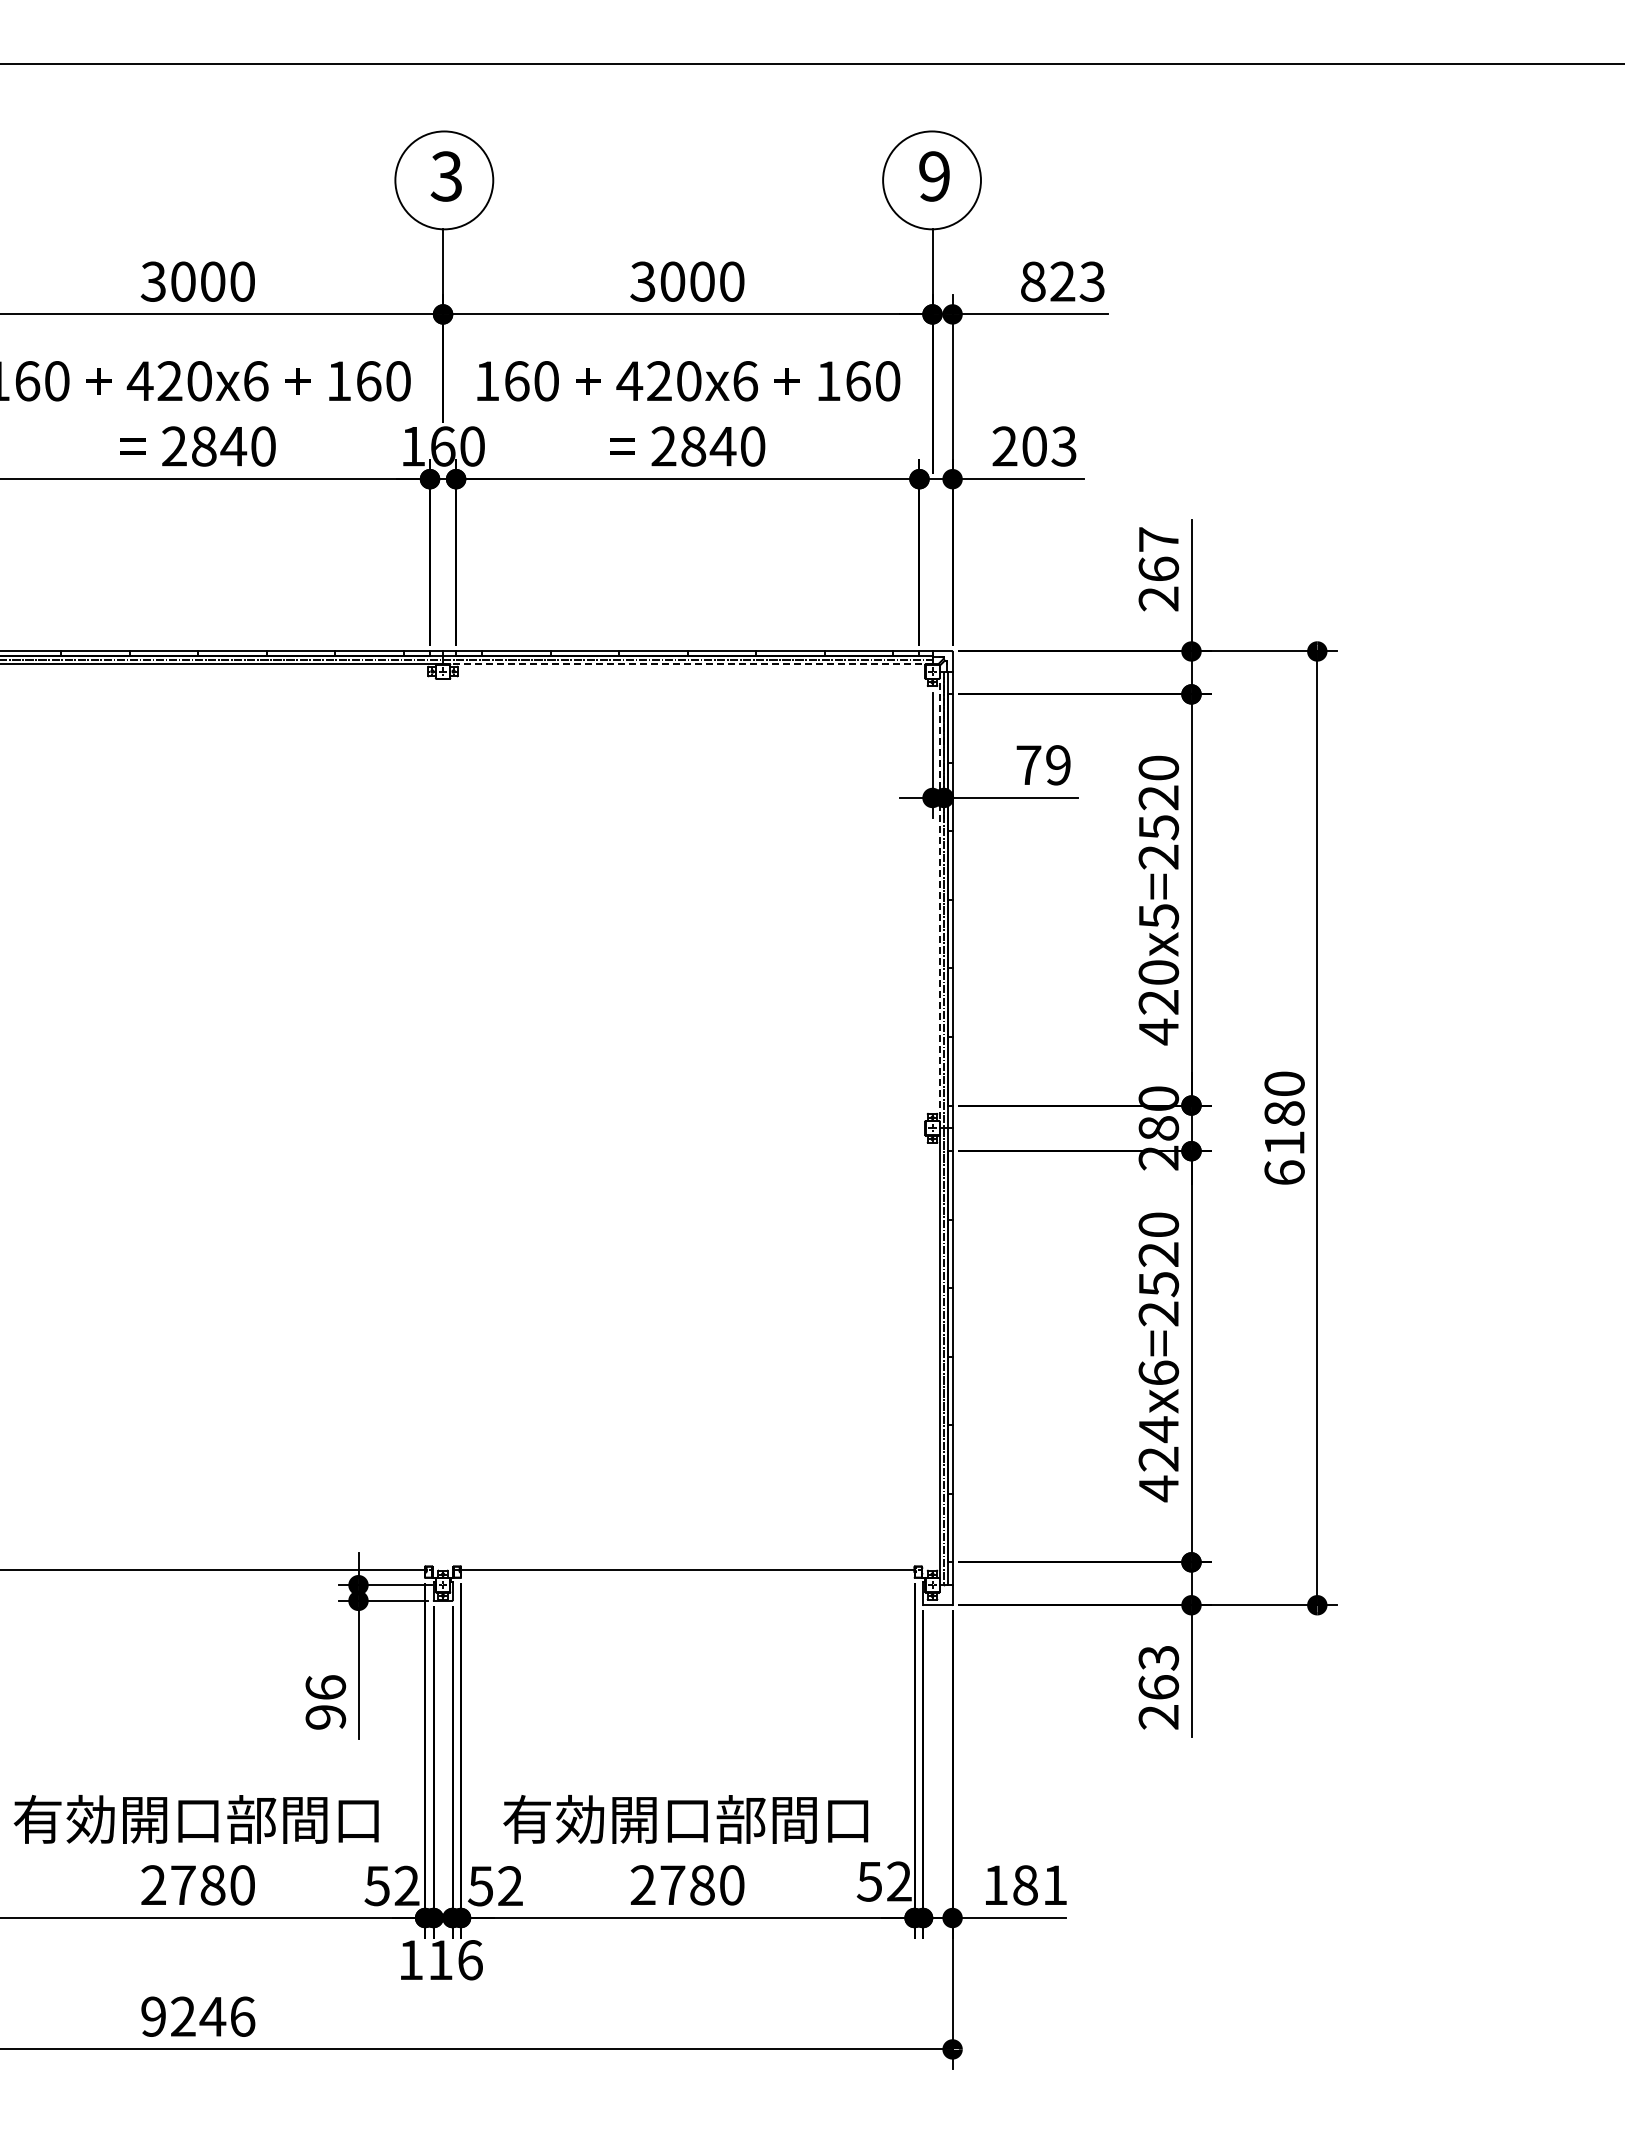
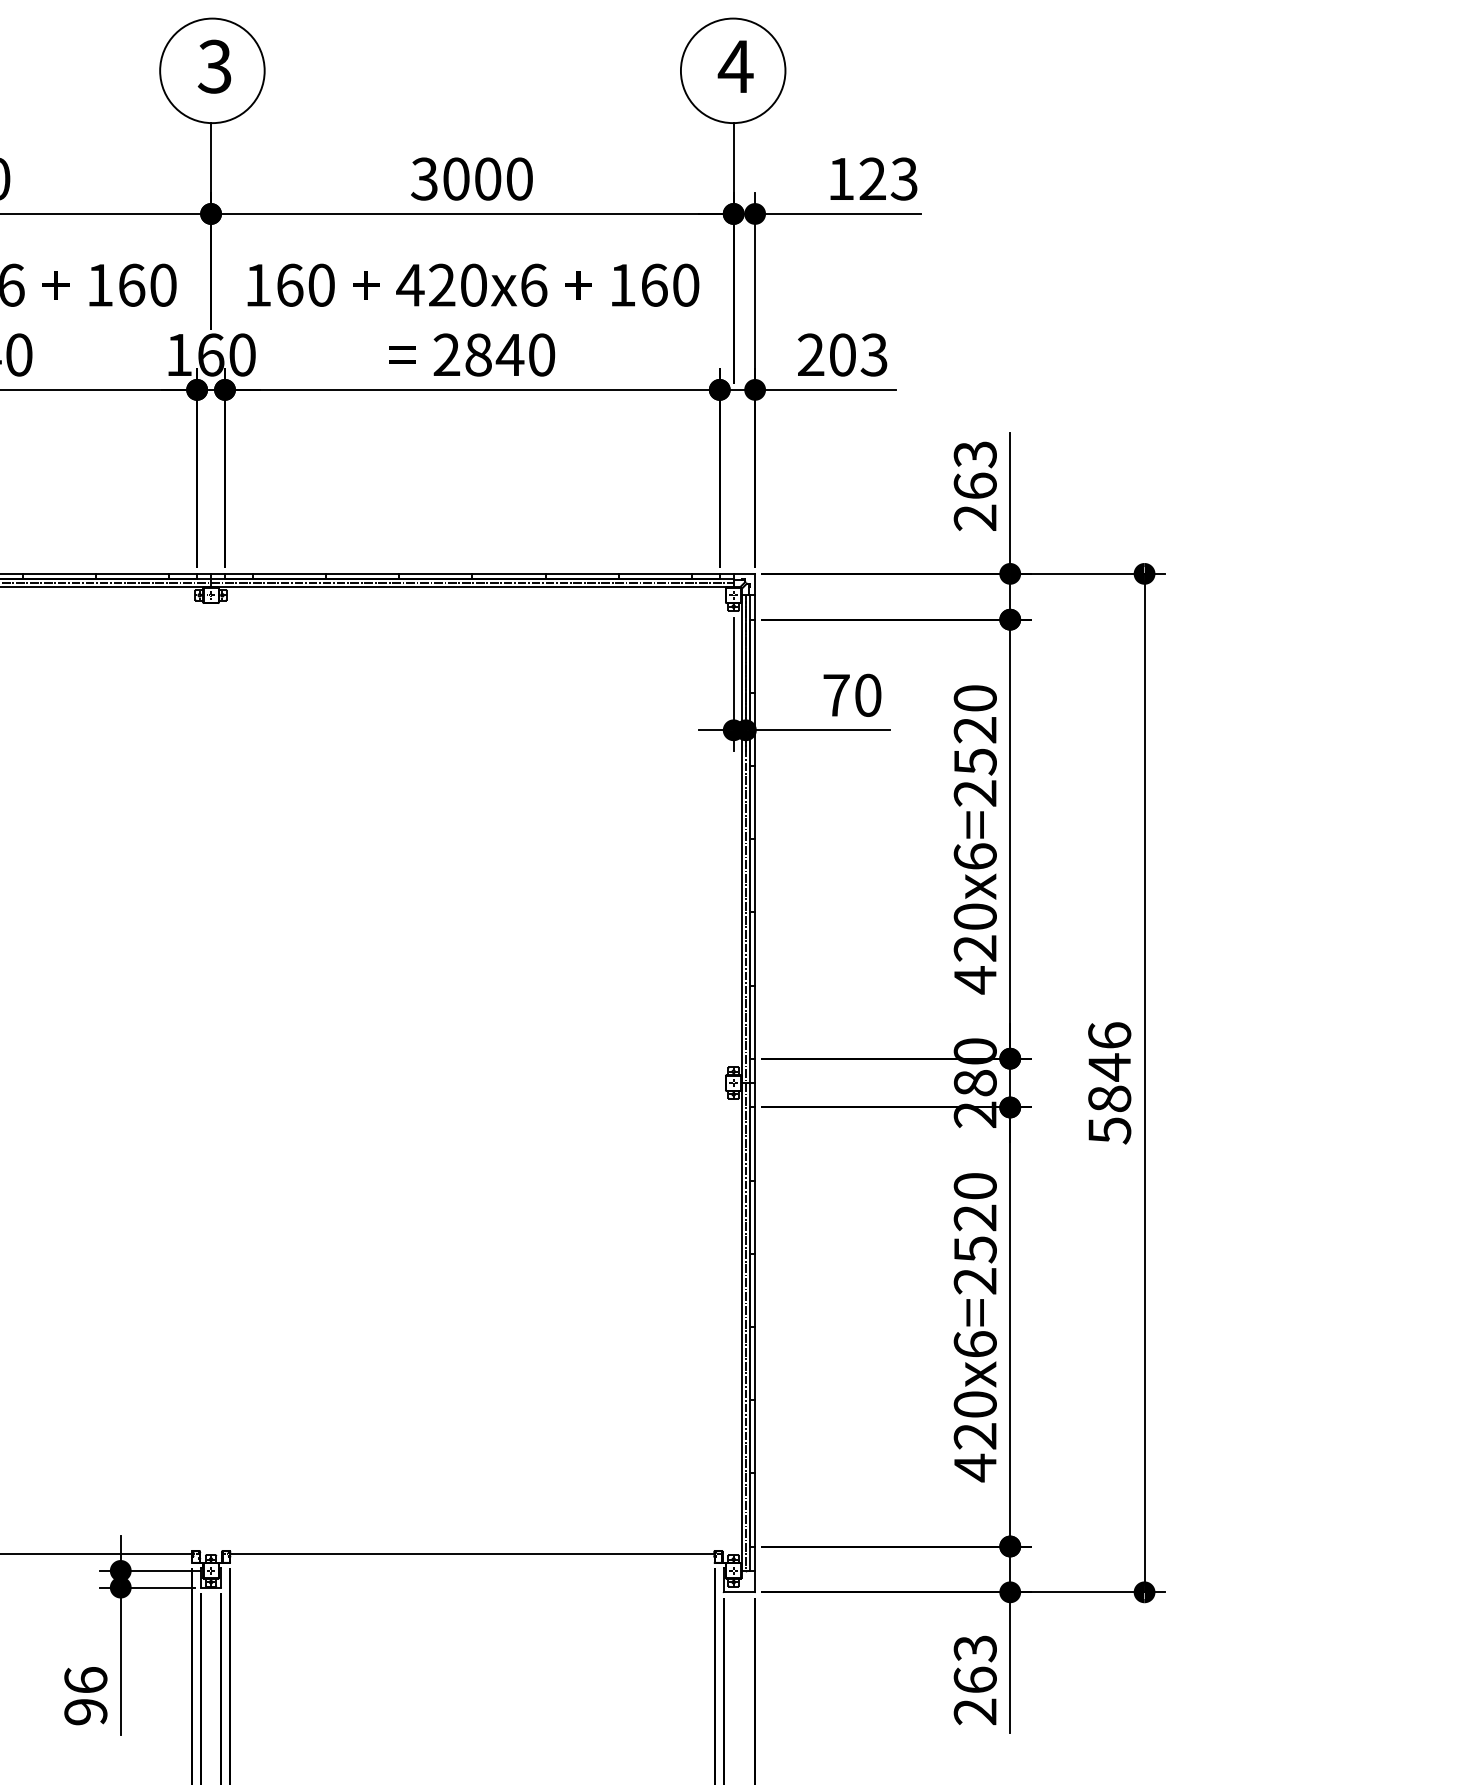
text: (934, 176) -> (735, 66), 9 -> 4
text: (1033, 281) -> (841, 178), 823 -> 123
text: (1158, 539) -> (975, 454), 267 -> 263
line: (687, 664) -> (472, 587), dashed -> solid
text: (1058, 765) -> (868, 695), 79 -> 70
line: (939, 900) -> (741, 839), dashed -> solid
text: (1158, 916) -> (975, 856), 420x5=2520 -> 420x6=2520
text: (1284, 1128) -> (1109, 1083), 6180 -> 5846
text: (1158, 1429) -> (975, 1404), 424x6=2520 -> 420x6=2520

